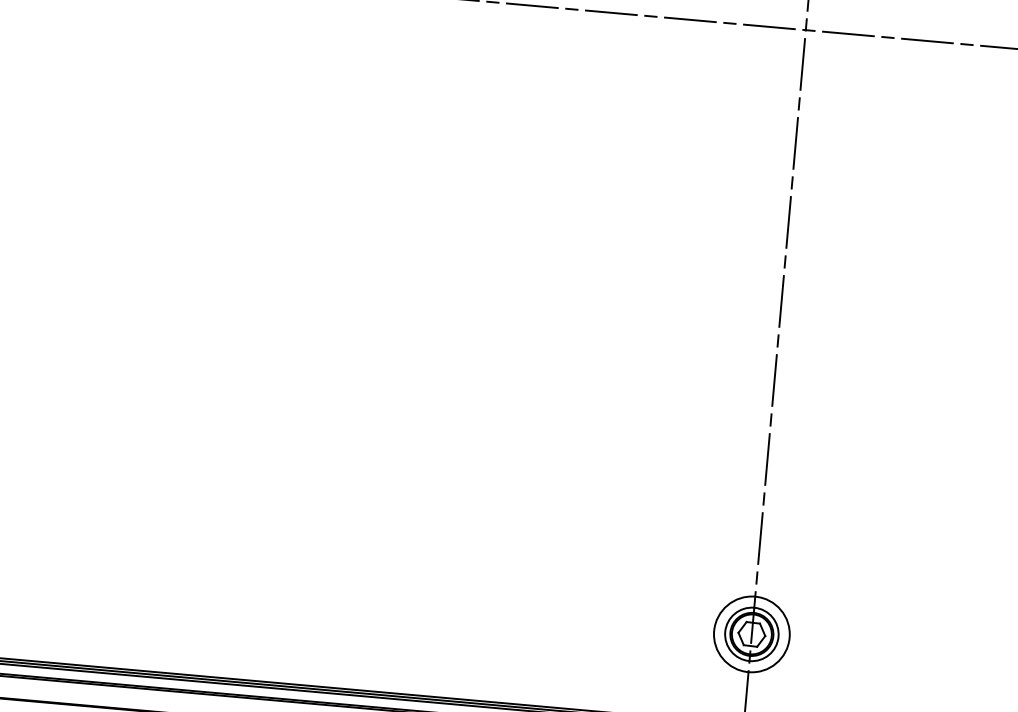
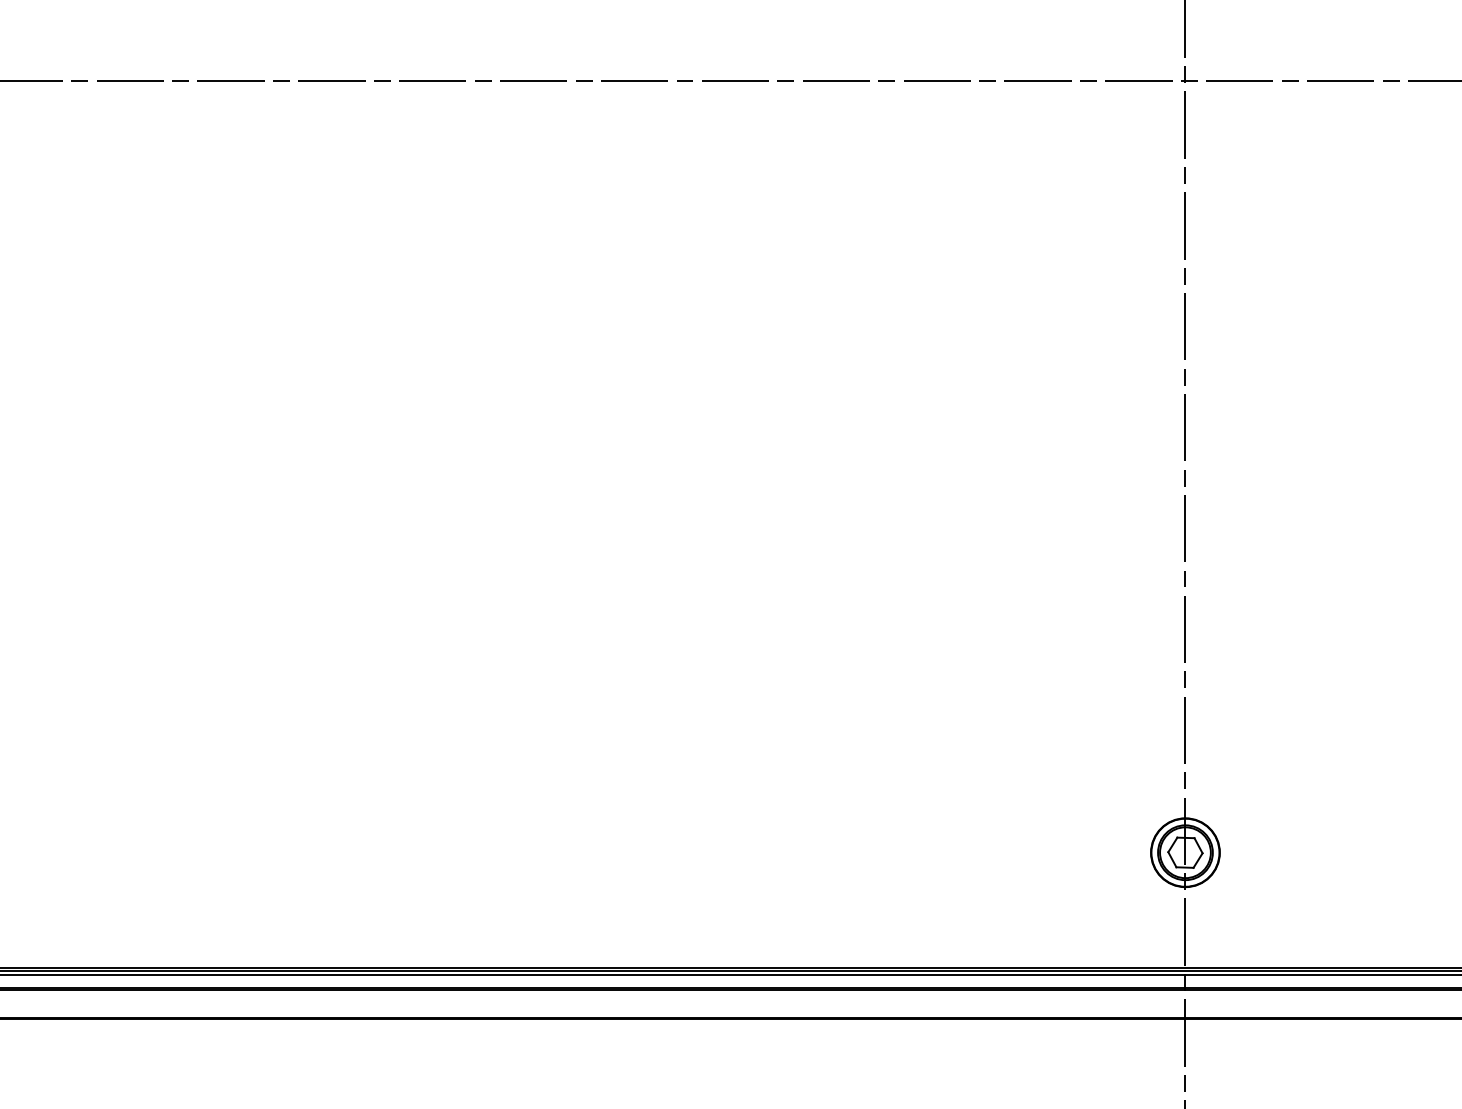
circle: (751, 634) -> (1185, 852), size x0.71

